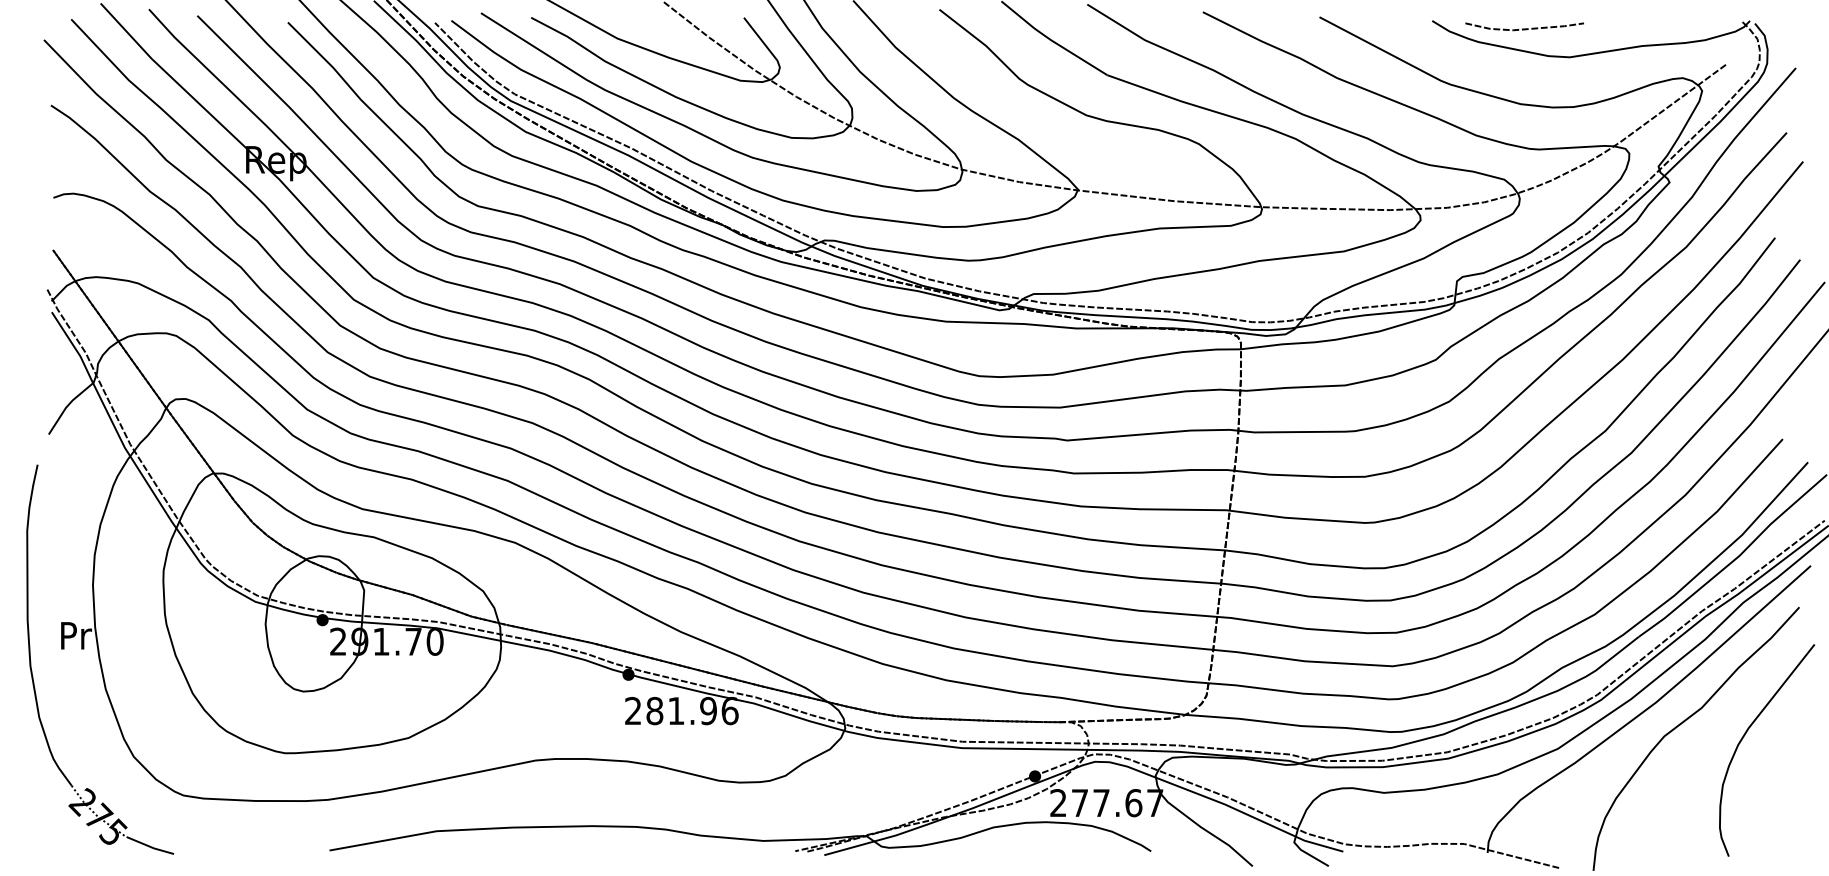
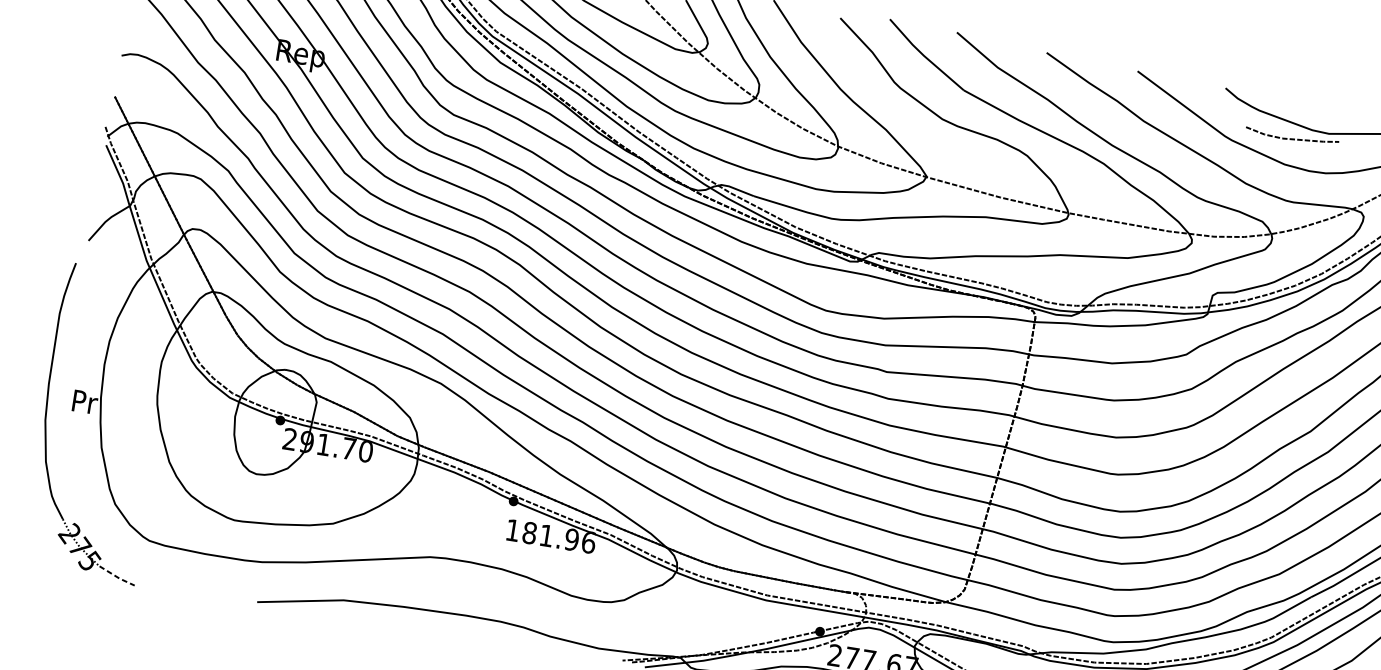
line: (1524, 28) -> (1291, 138), moved
text: (632, 710) -> (512, 529), 281.96 -> 181.96
line: (150, 846) -> (117, 576), solid -> dashed

